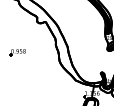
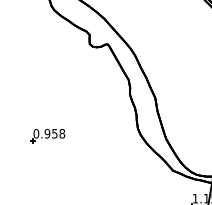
part: (17, 52) -> (47, 136), moved

